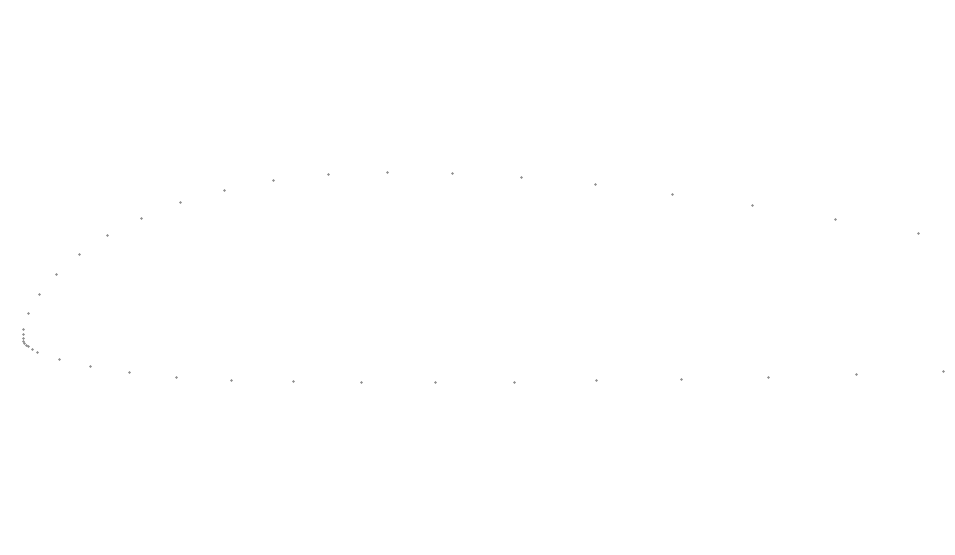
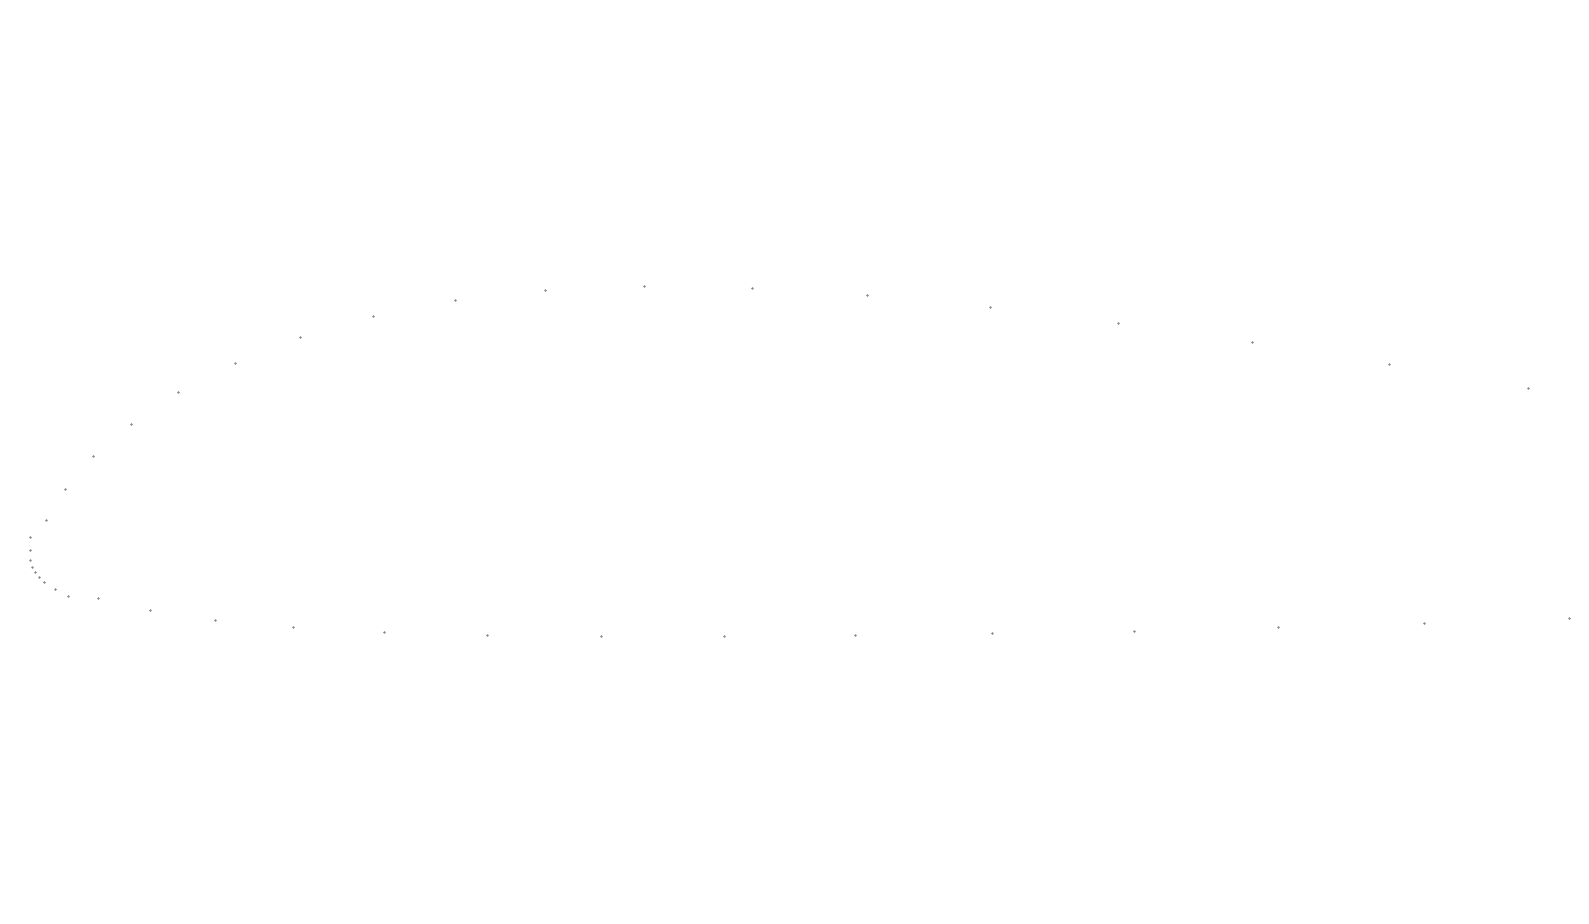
part: (30, 340) -> (50, 566), size x1.6

